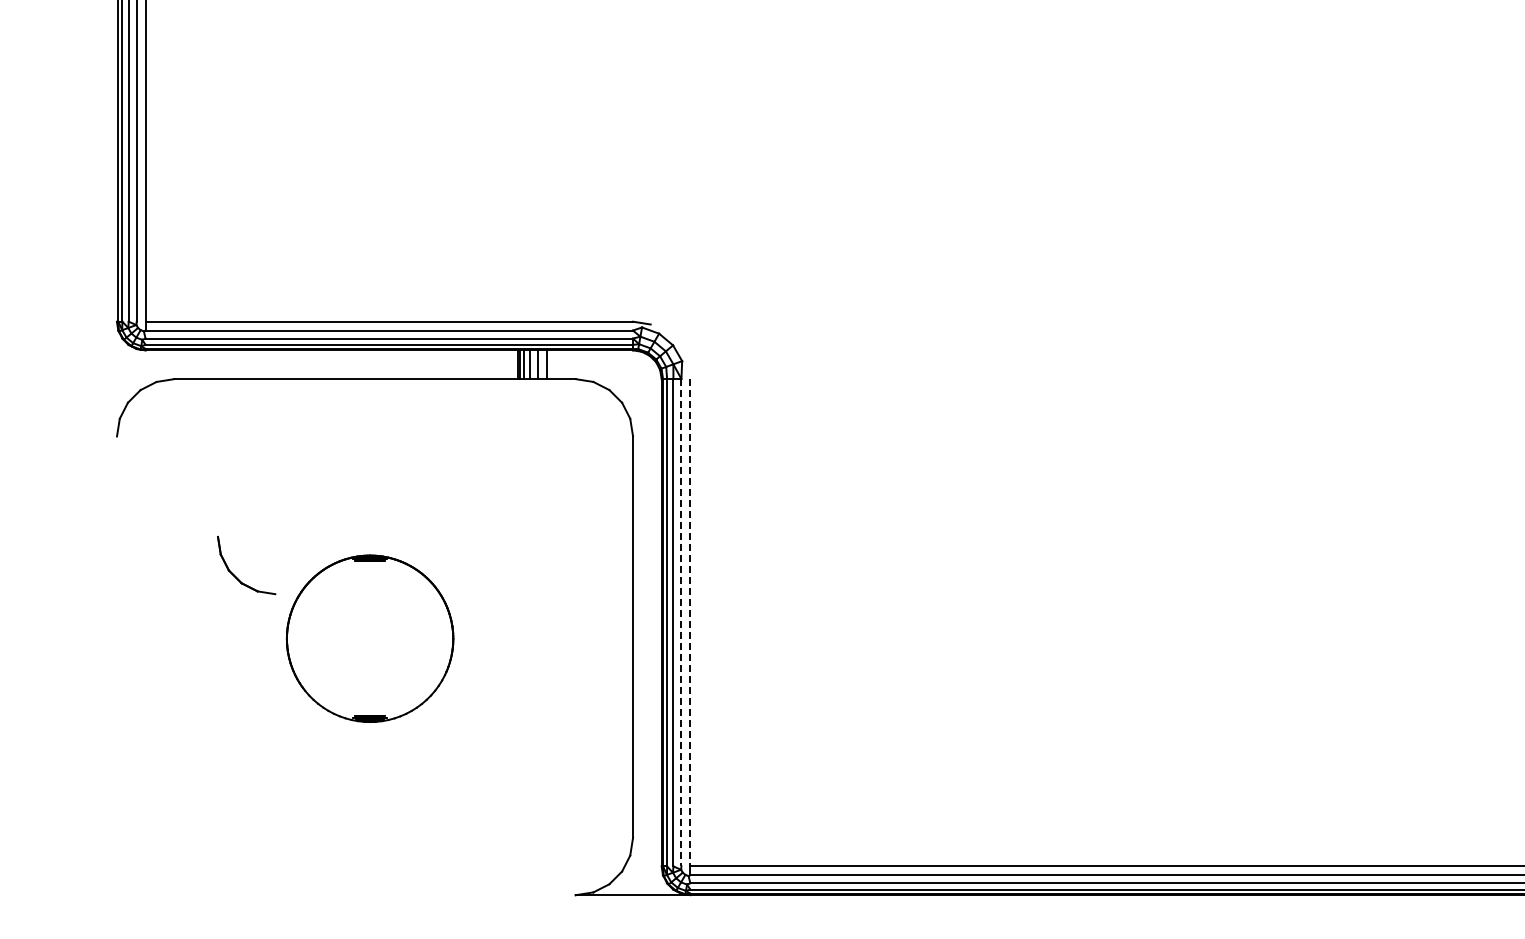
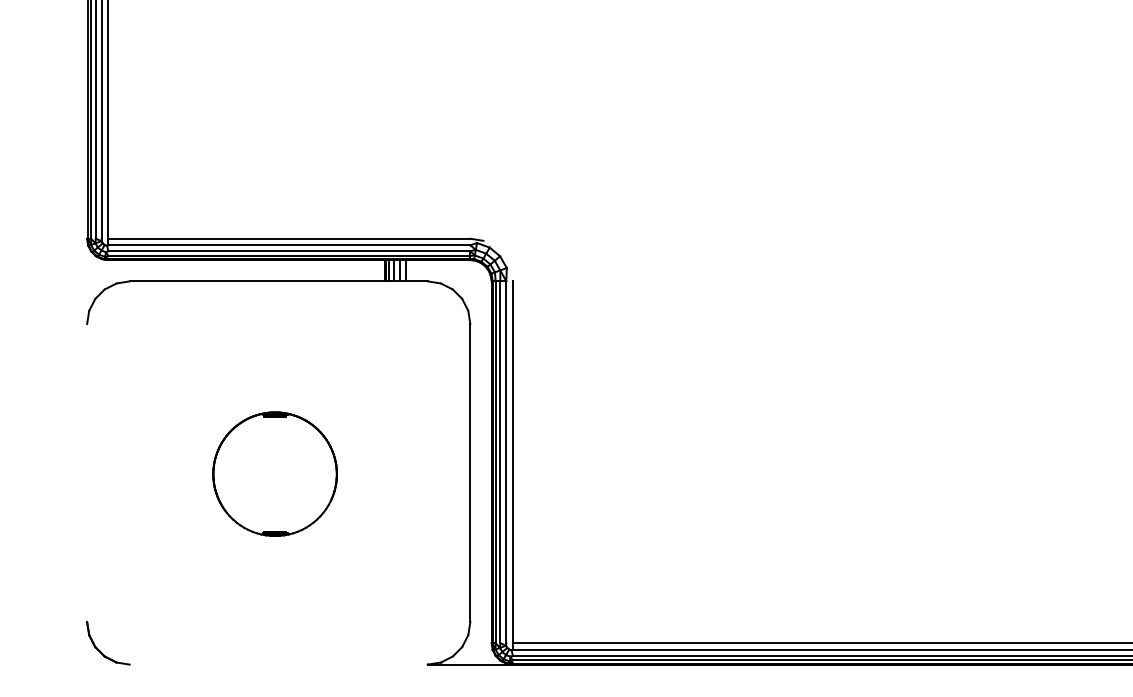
part: (235, 575) -> (100, 650), moved
line: (681, 622) -> (506, 462), dashed -> solid
line: (690, 622) -> (513, 462), dashed -> solid

